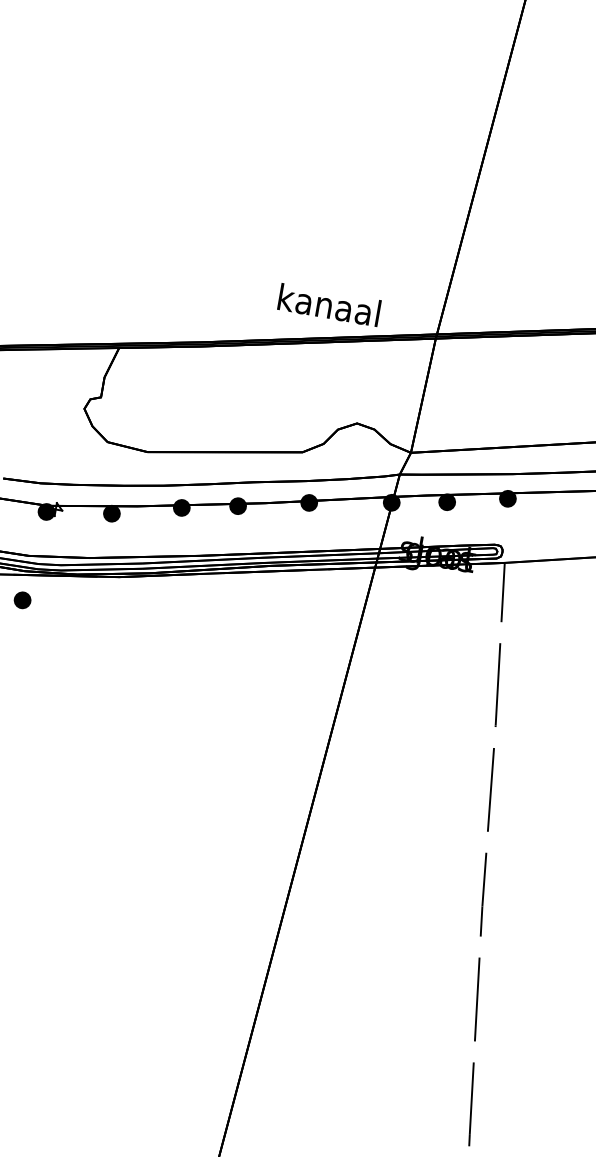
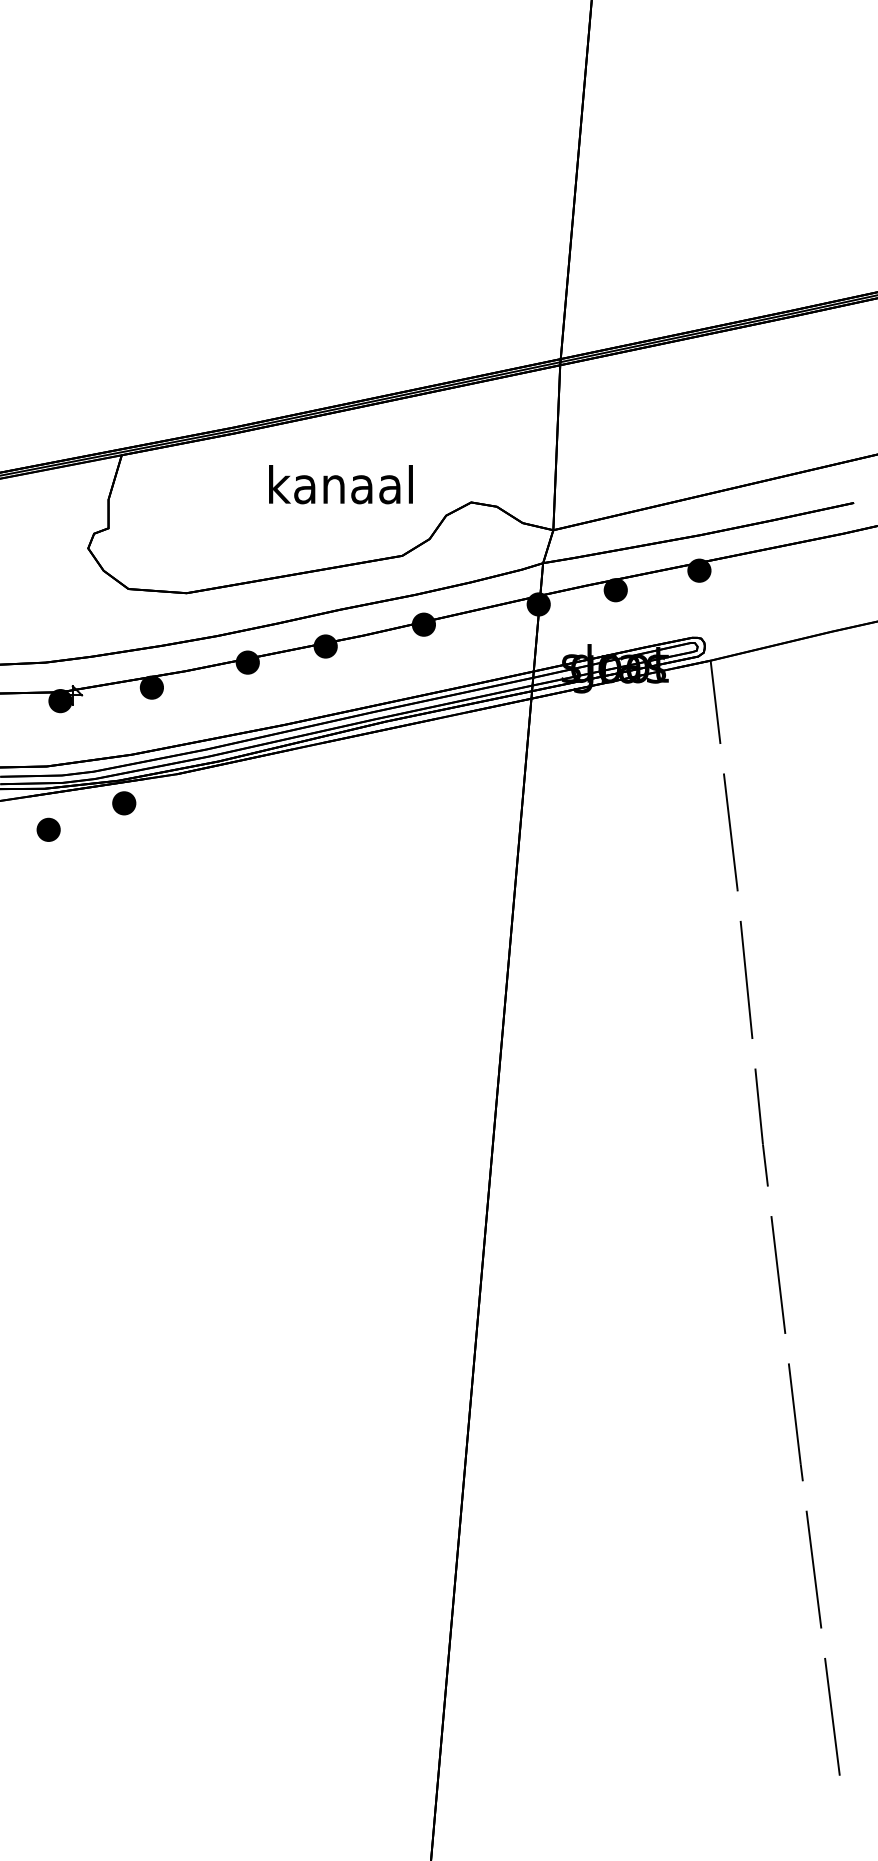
text: (329, 305) -> (340, 484), moved
part: (78, 591) -> (124, 803), added

